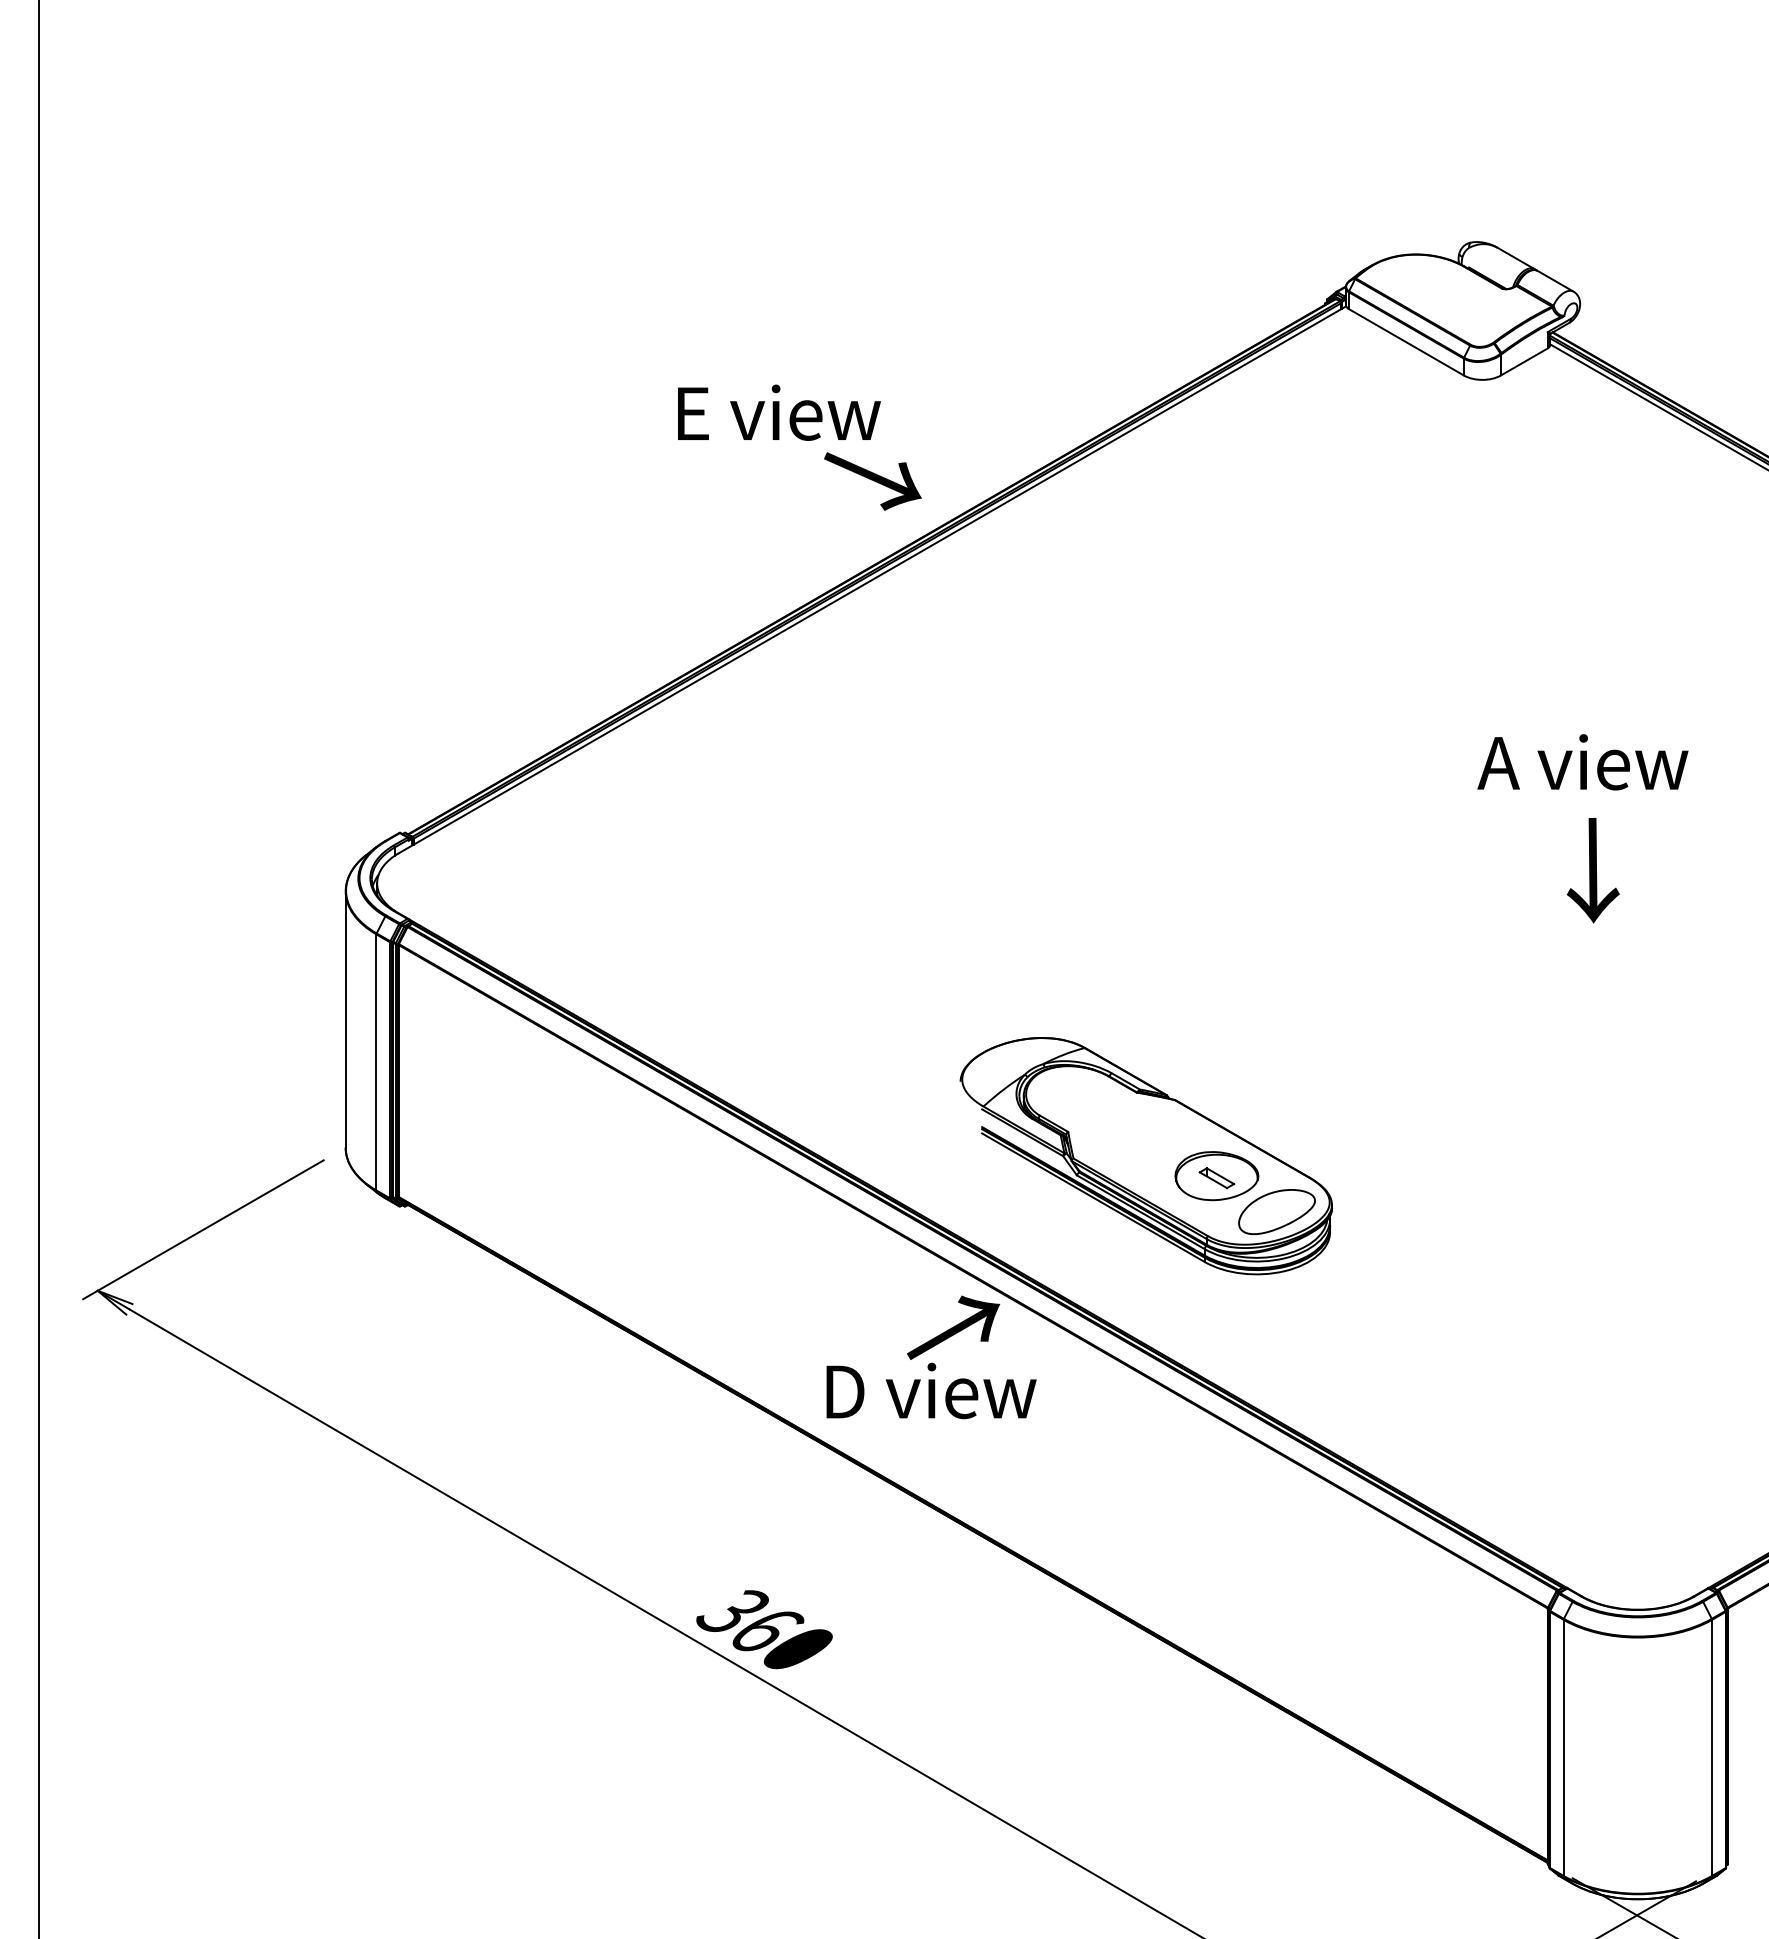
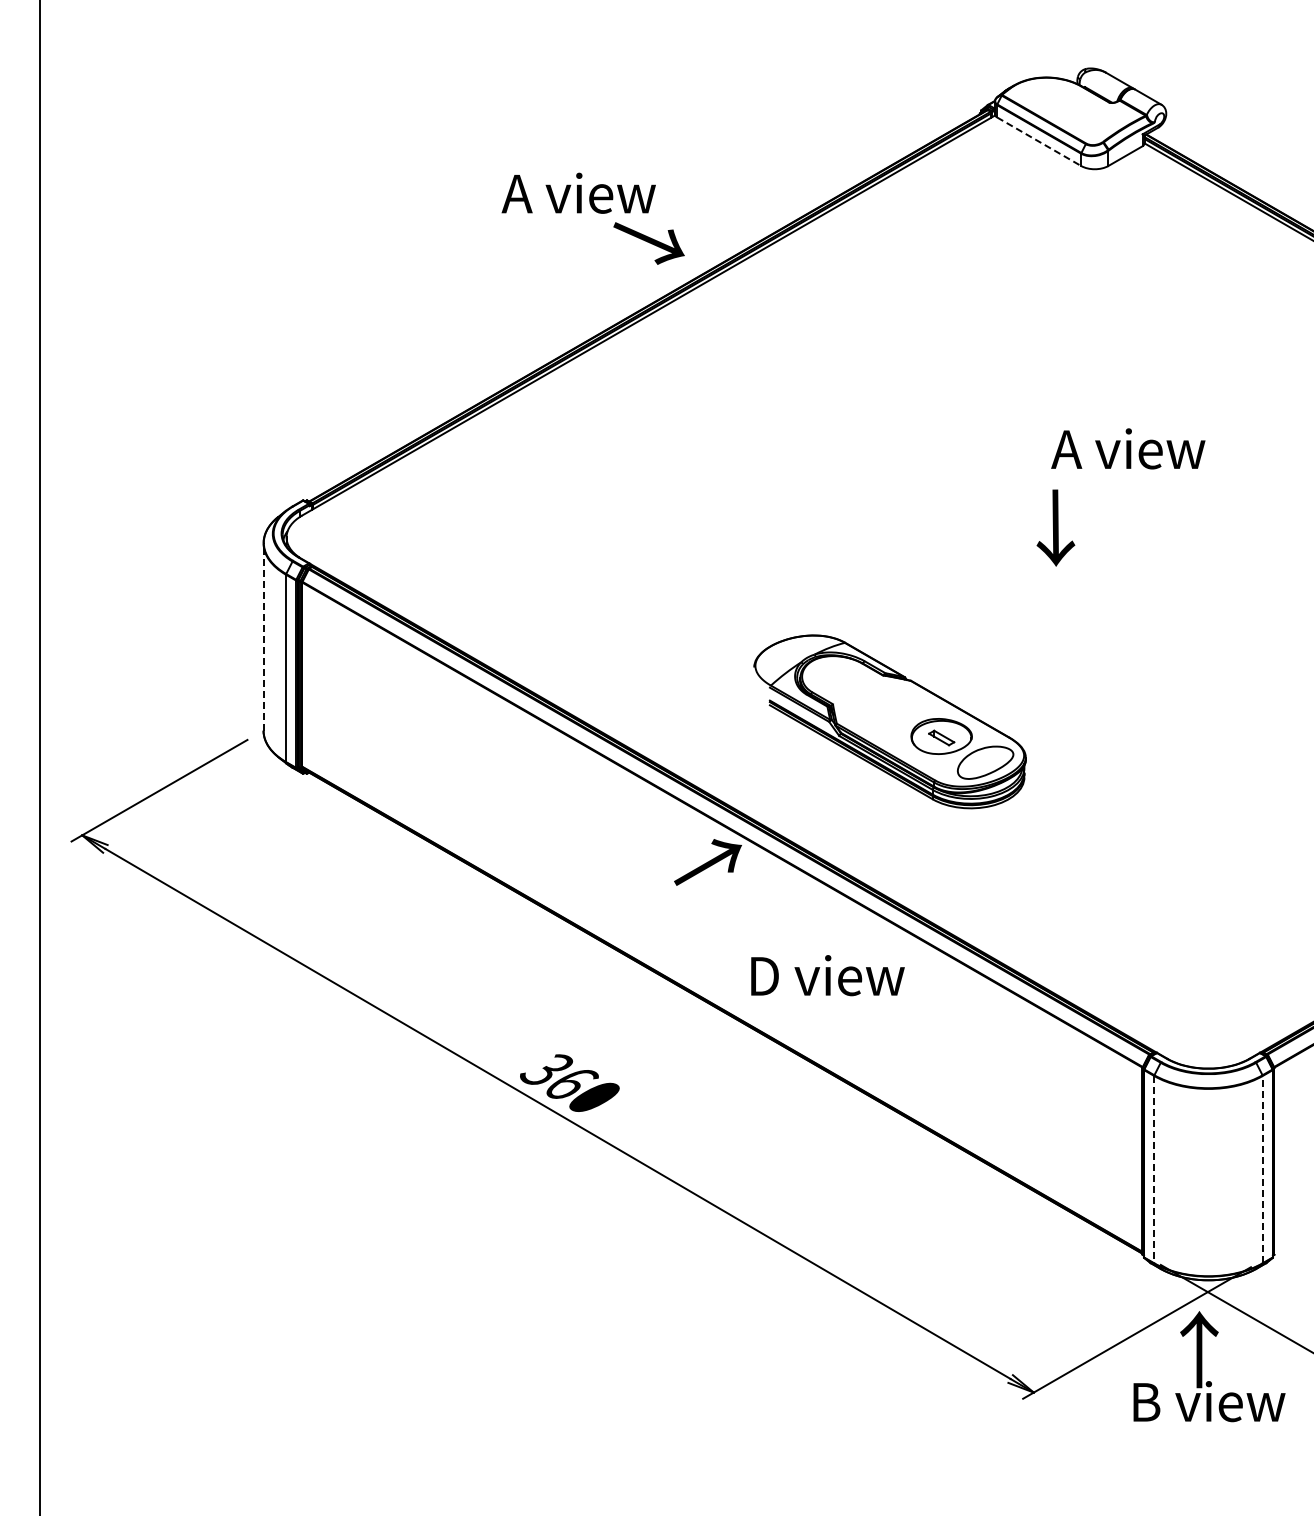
line: (1406, 341) -> (1039, 141), solid -> dashed
text: (776, 411) -> (578, 192), E view -> A view
text: (1583, 761) -> (1128, 448), moved
text: (1592, 869) -> (1055, 527), moved
line: (345, 1020) -> (263, 637), solid -> dashed
part: (1145, 1155) -> (889, 721), moved
text: (930, 1390) -> (827, 975), moved
line: (1564, 1747) -> (1154, 1169), solid -> dashed
line: (1711, 1747) -> (1262, 1169), solid -> dashed

